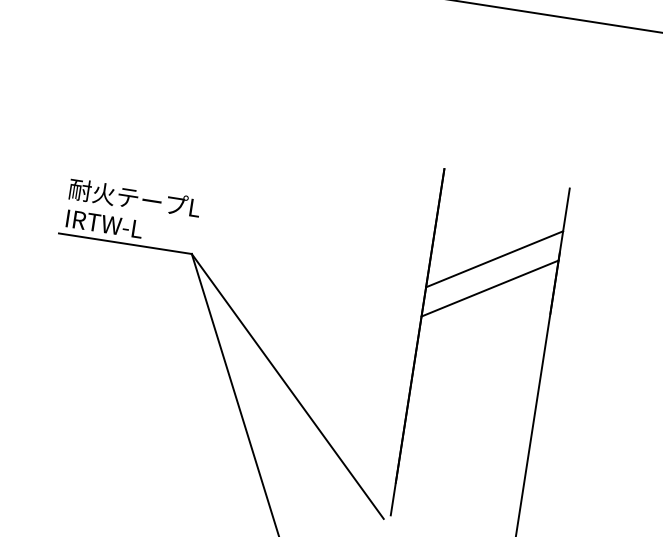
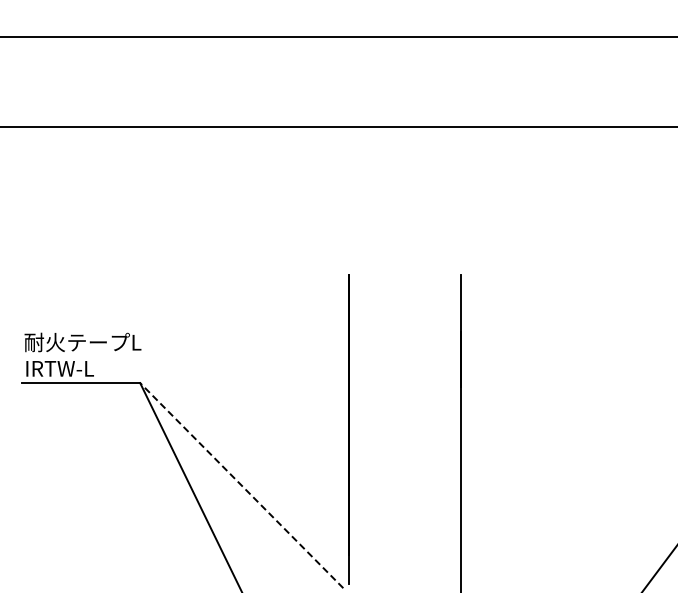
line: (494, 258) -> (404, 346), removed
line: (489, 287) -> (404, 372), removed
line: (287, 386) -> (241, 485), solid -> dashed

